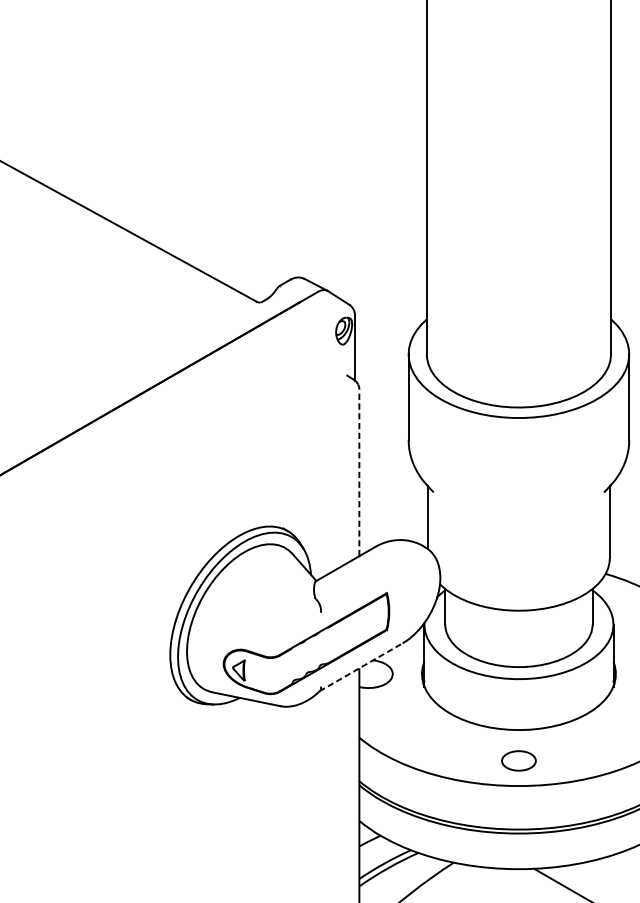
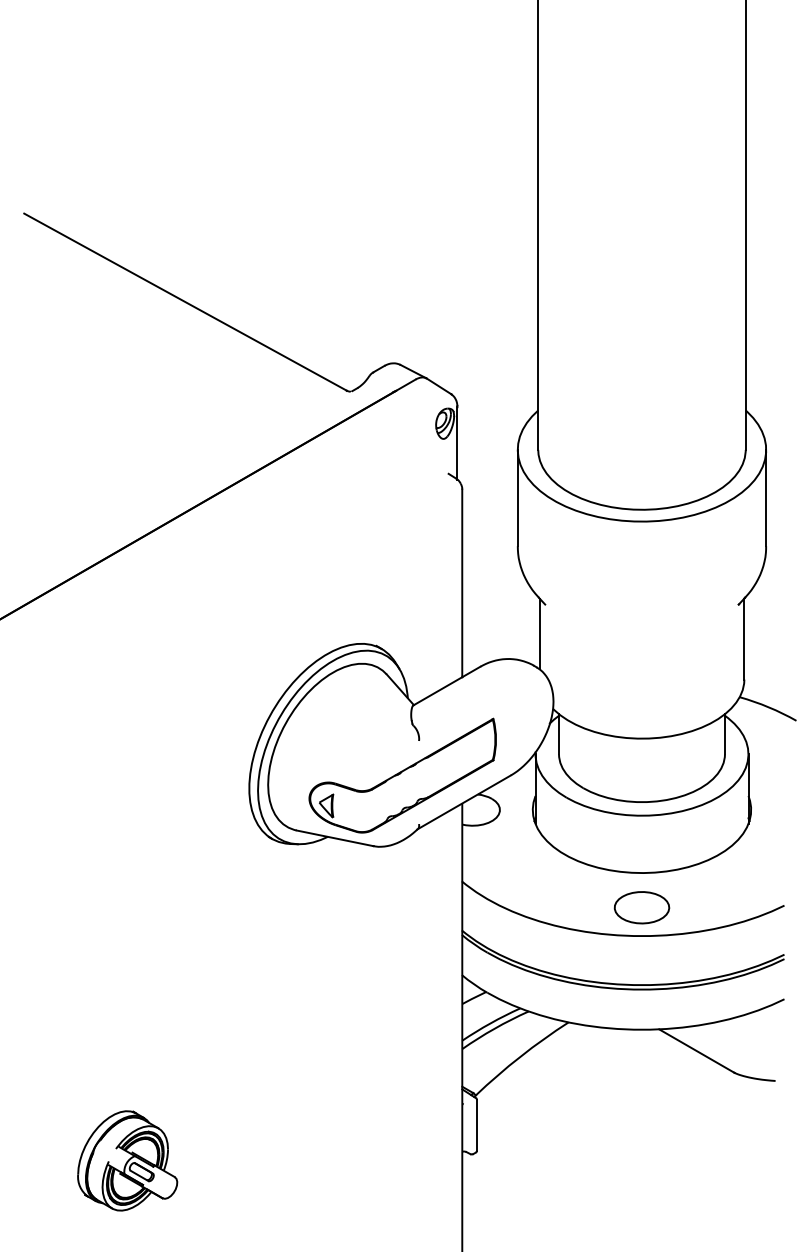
line: (359, 472) -> (462, 583), dashed -> solid
line: (361, 667) -> (464, 802), dashed -> solid
part: (518, 760) -> (641, 907), size x1.43

